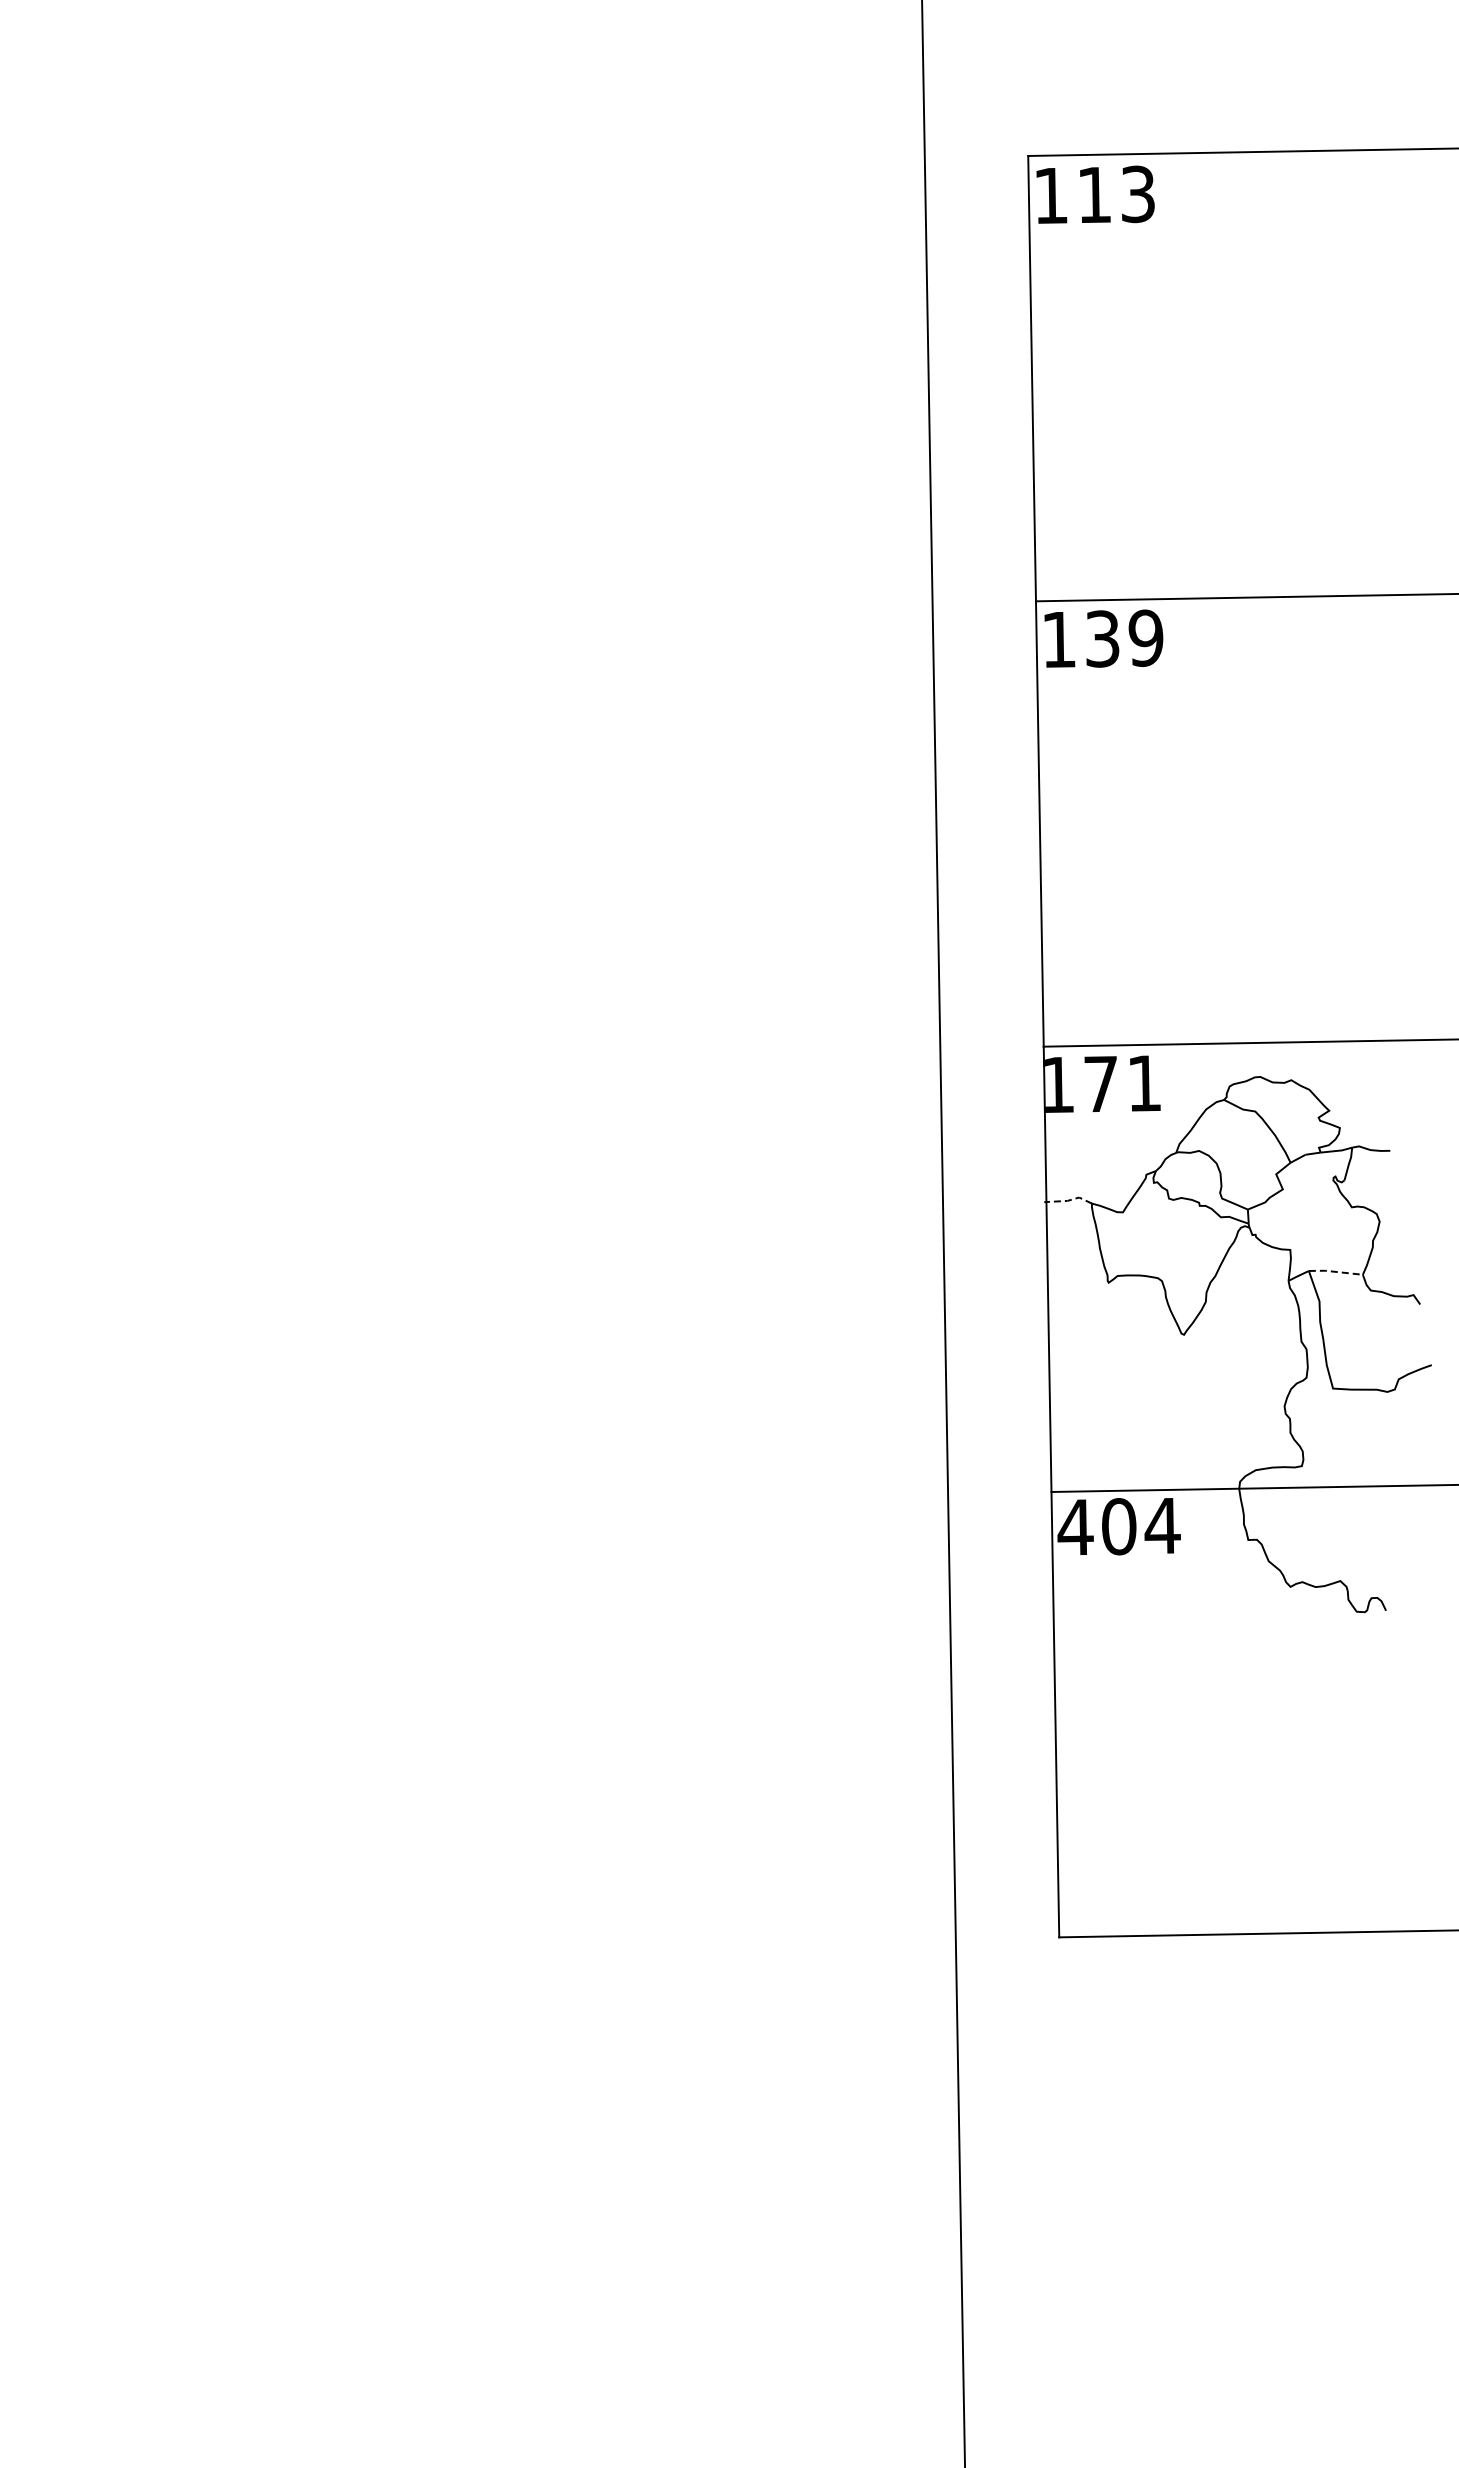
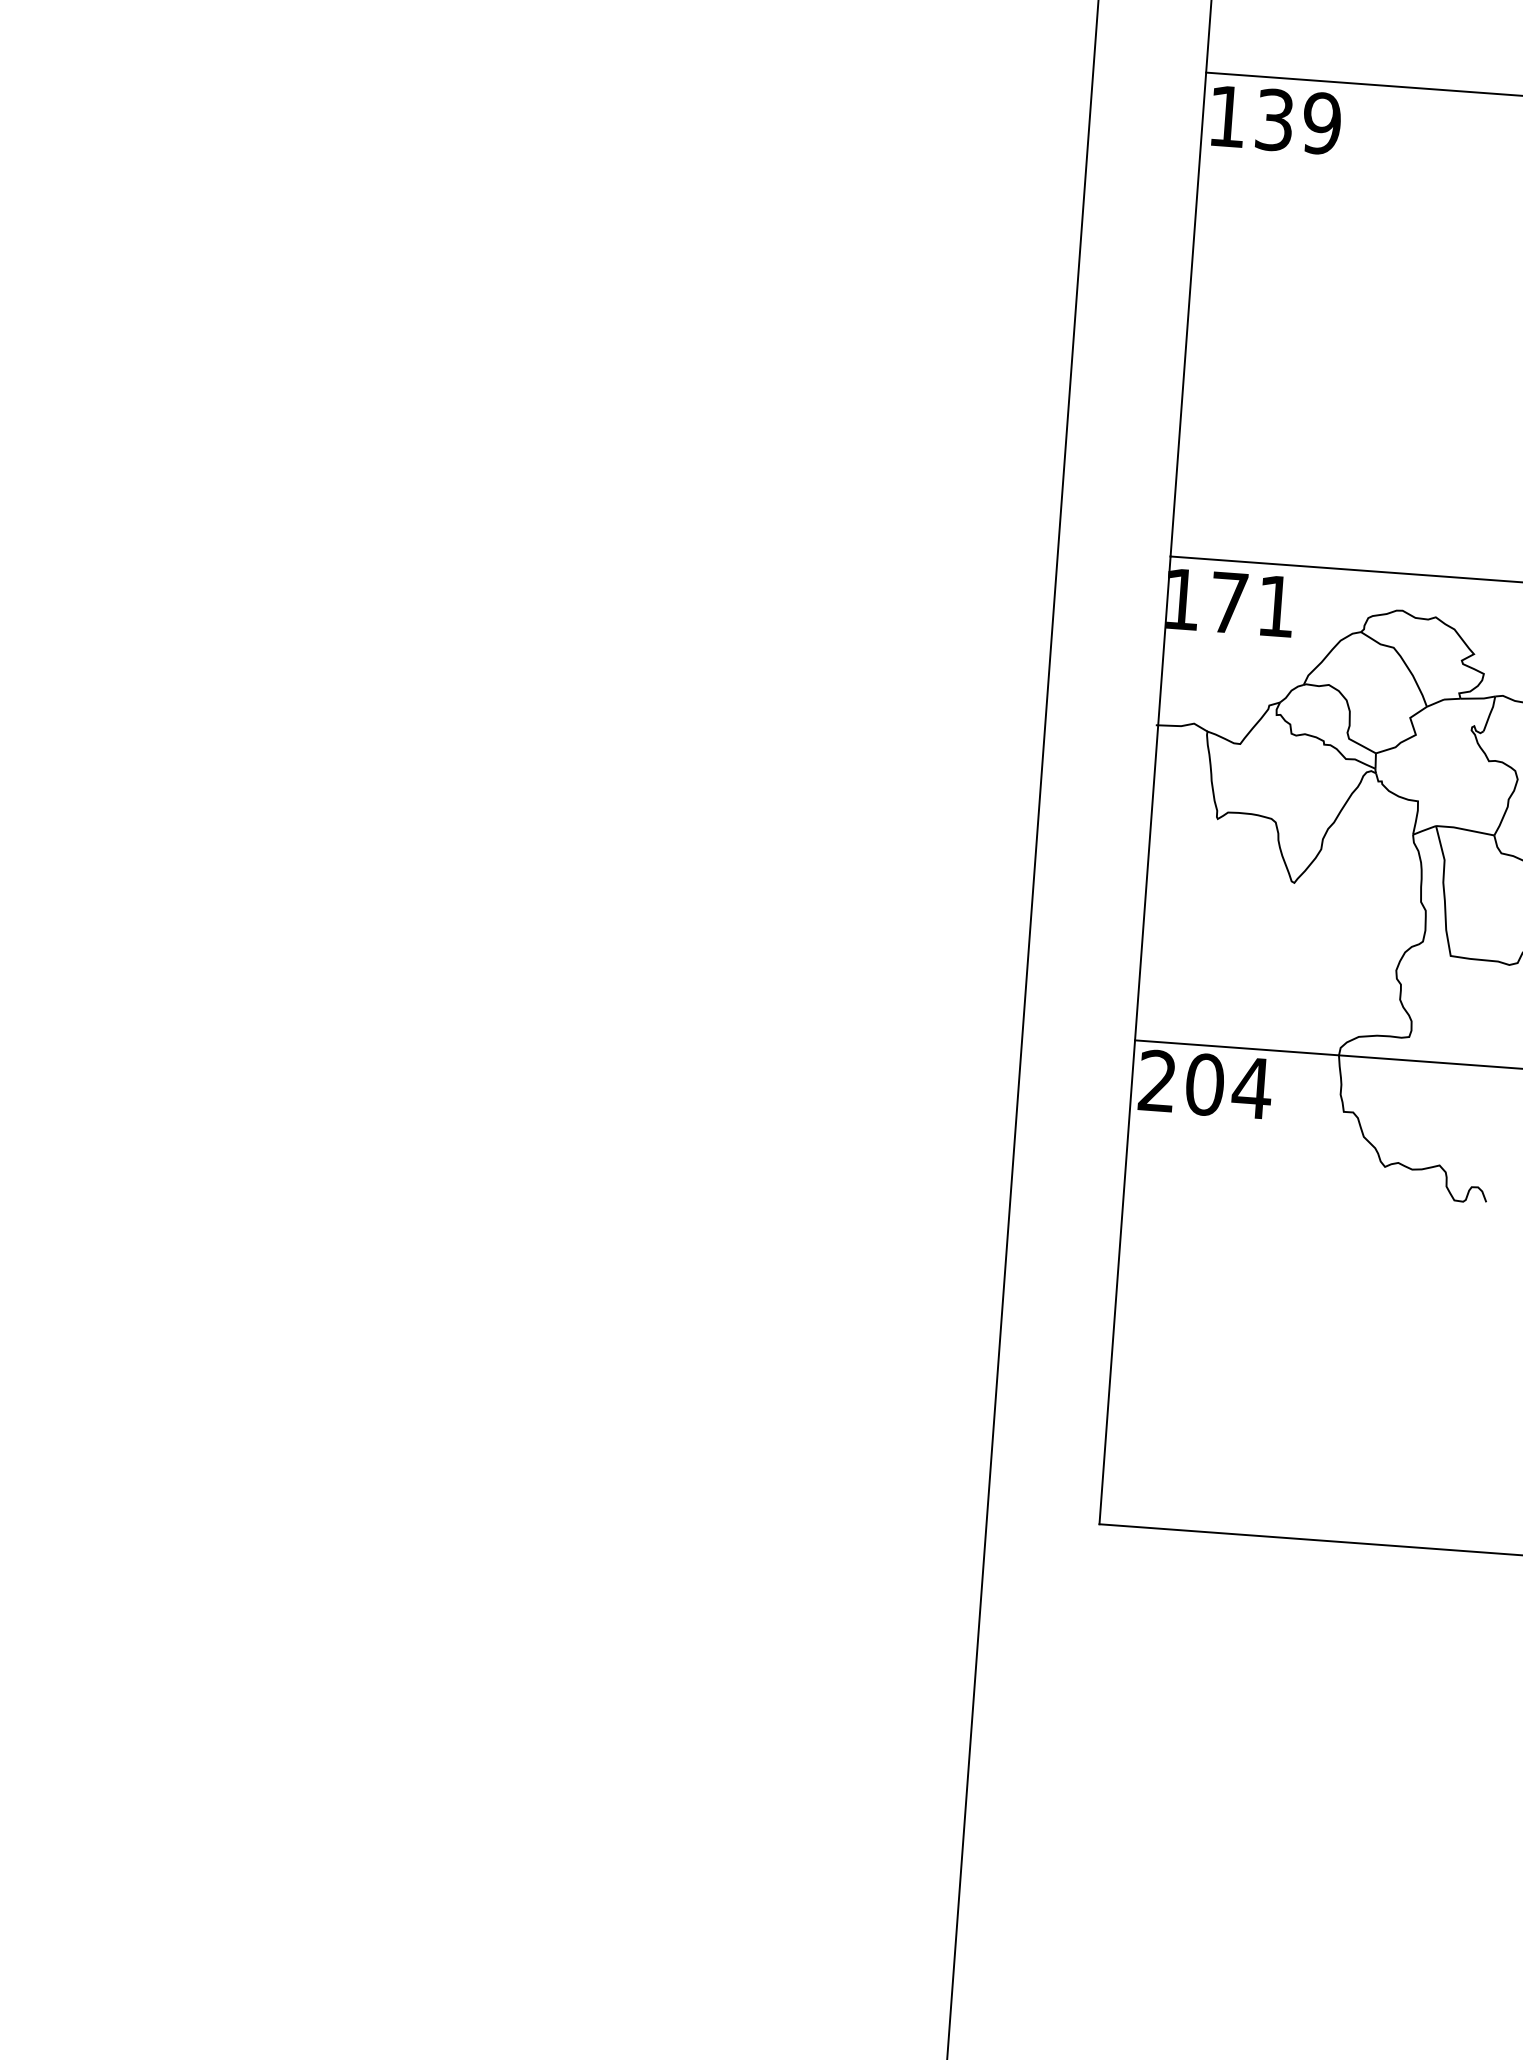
line: (1069, 1200) -> (1183, 725), dashed -> solid
line: (1335, 1271) -> (1464, 829), dashed -> solid
text: (1075, 1526) -> (1157, 1080), 404 -> 204

